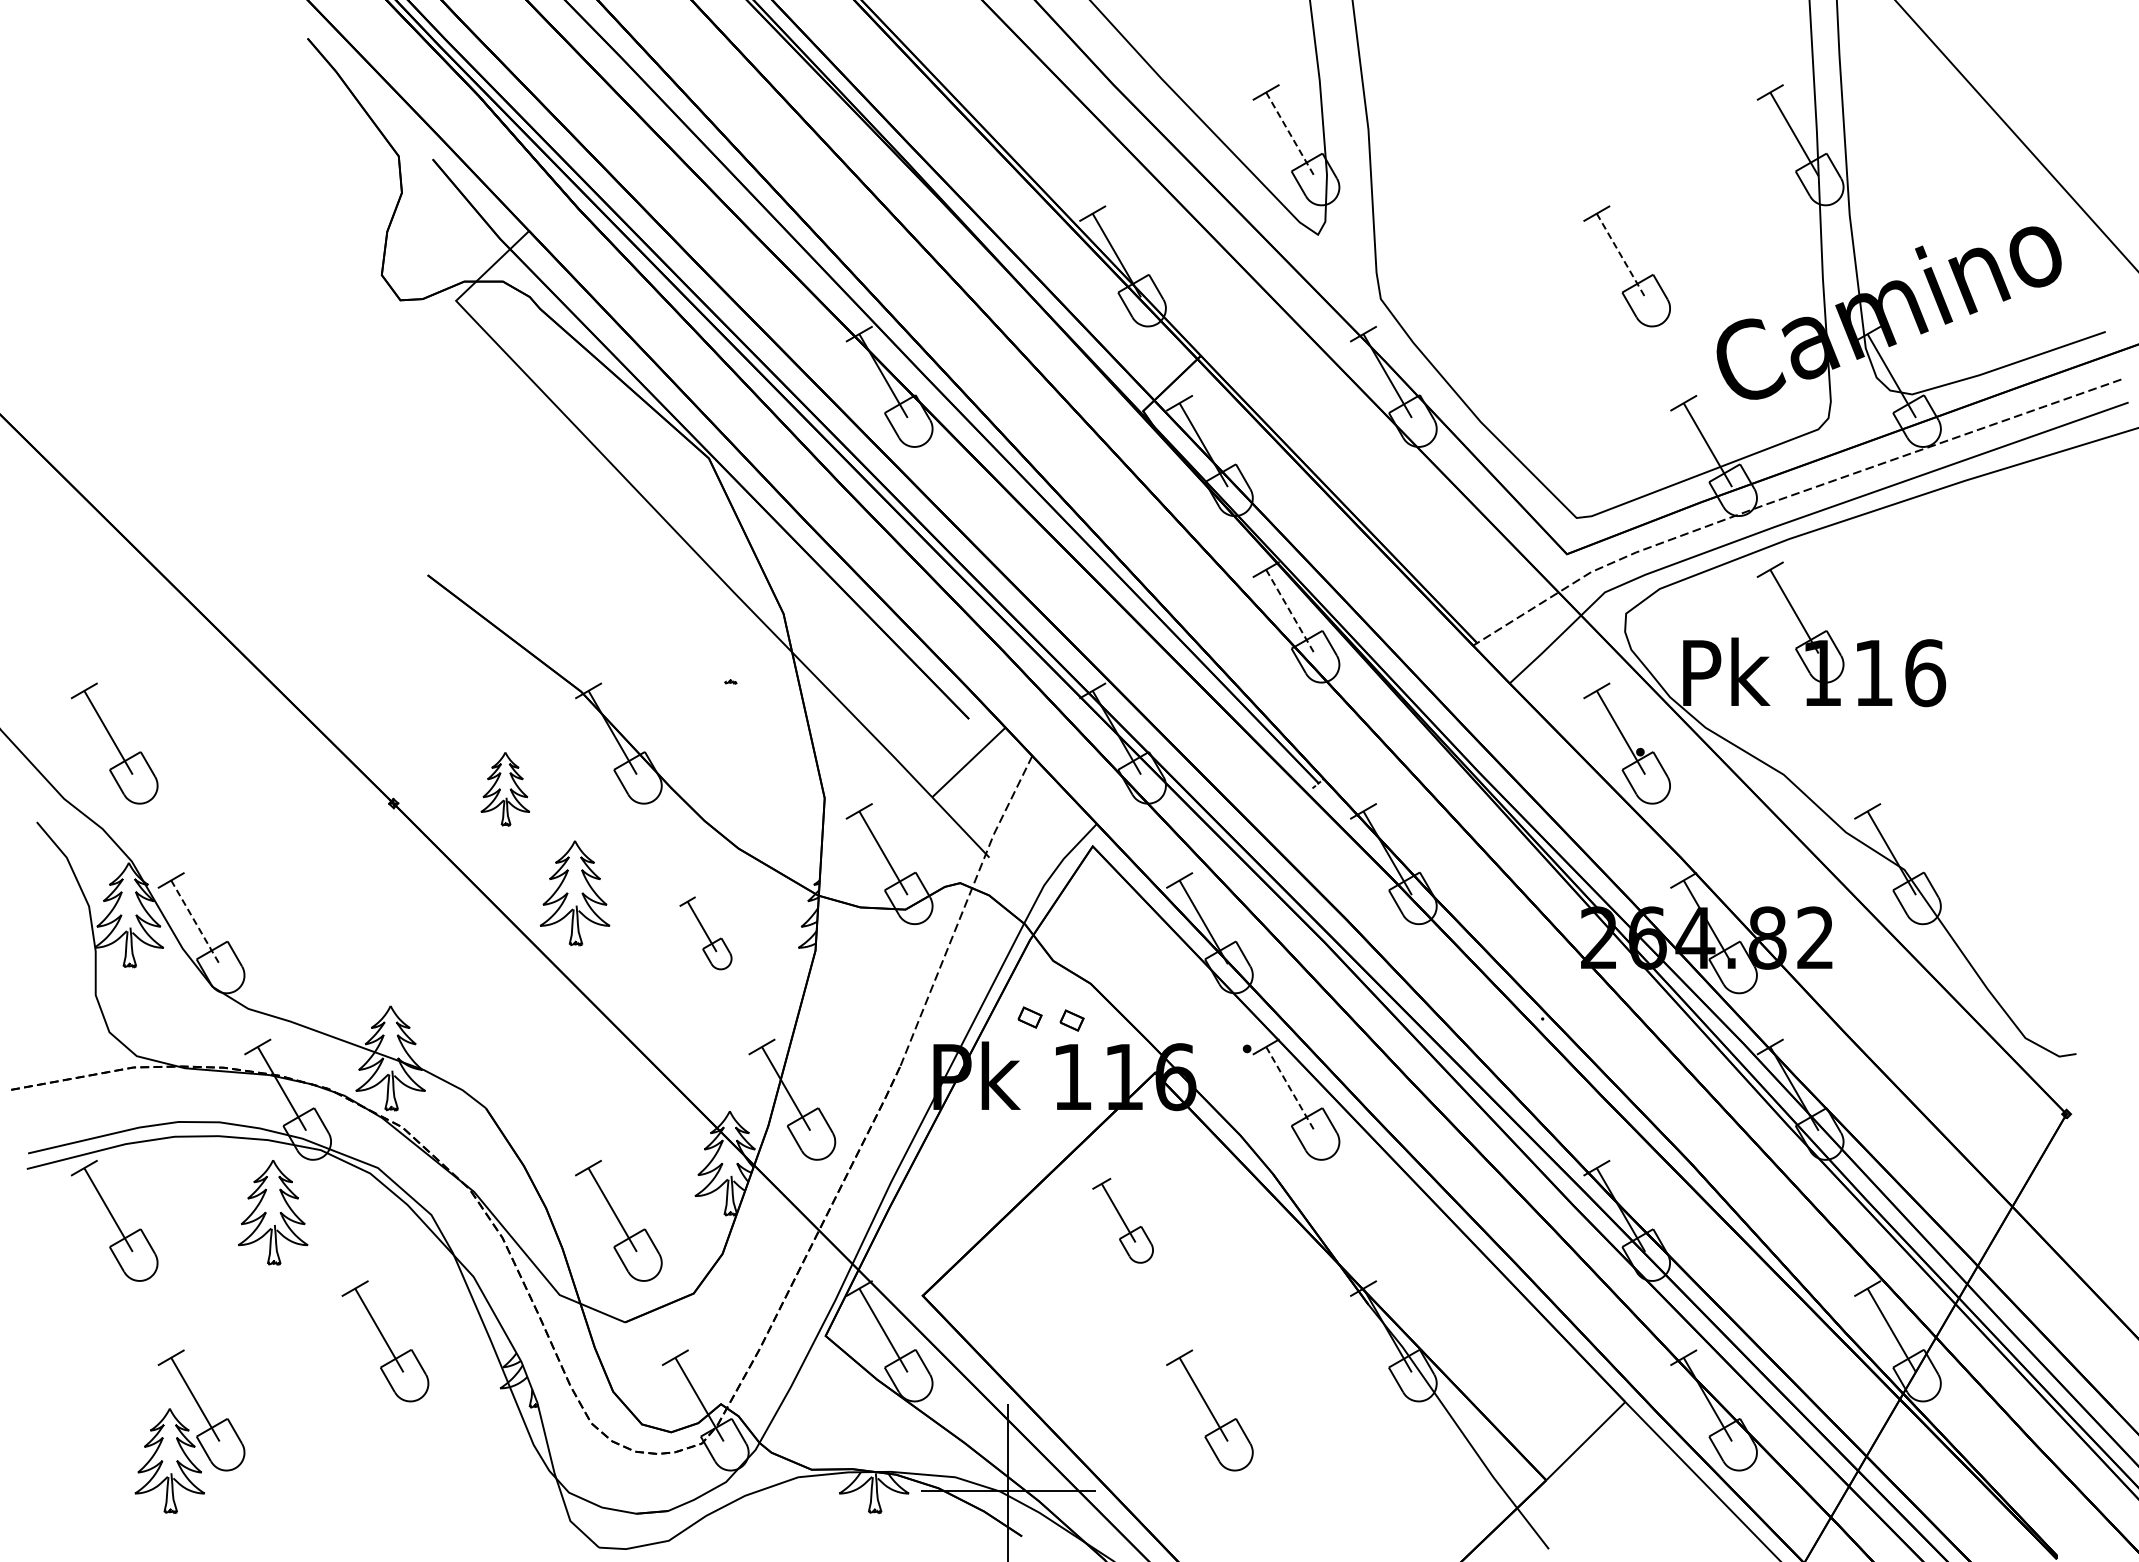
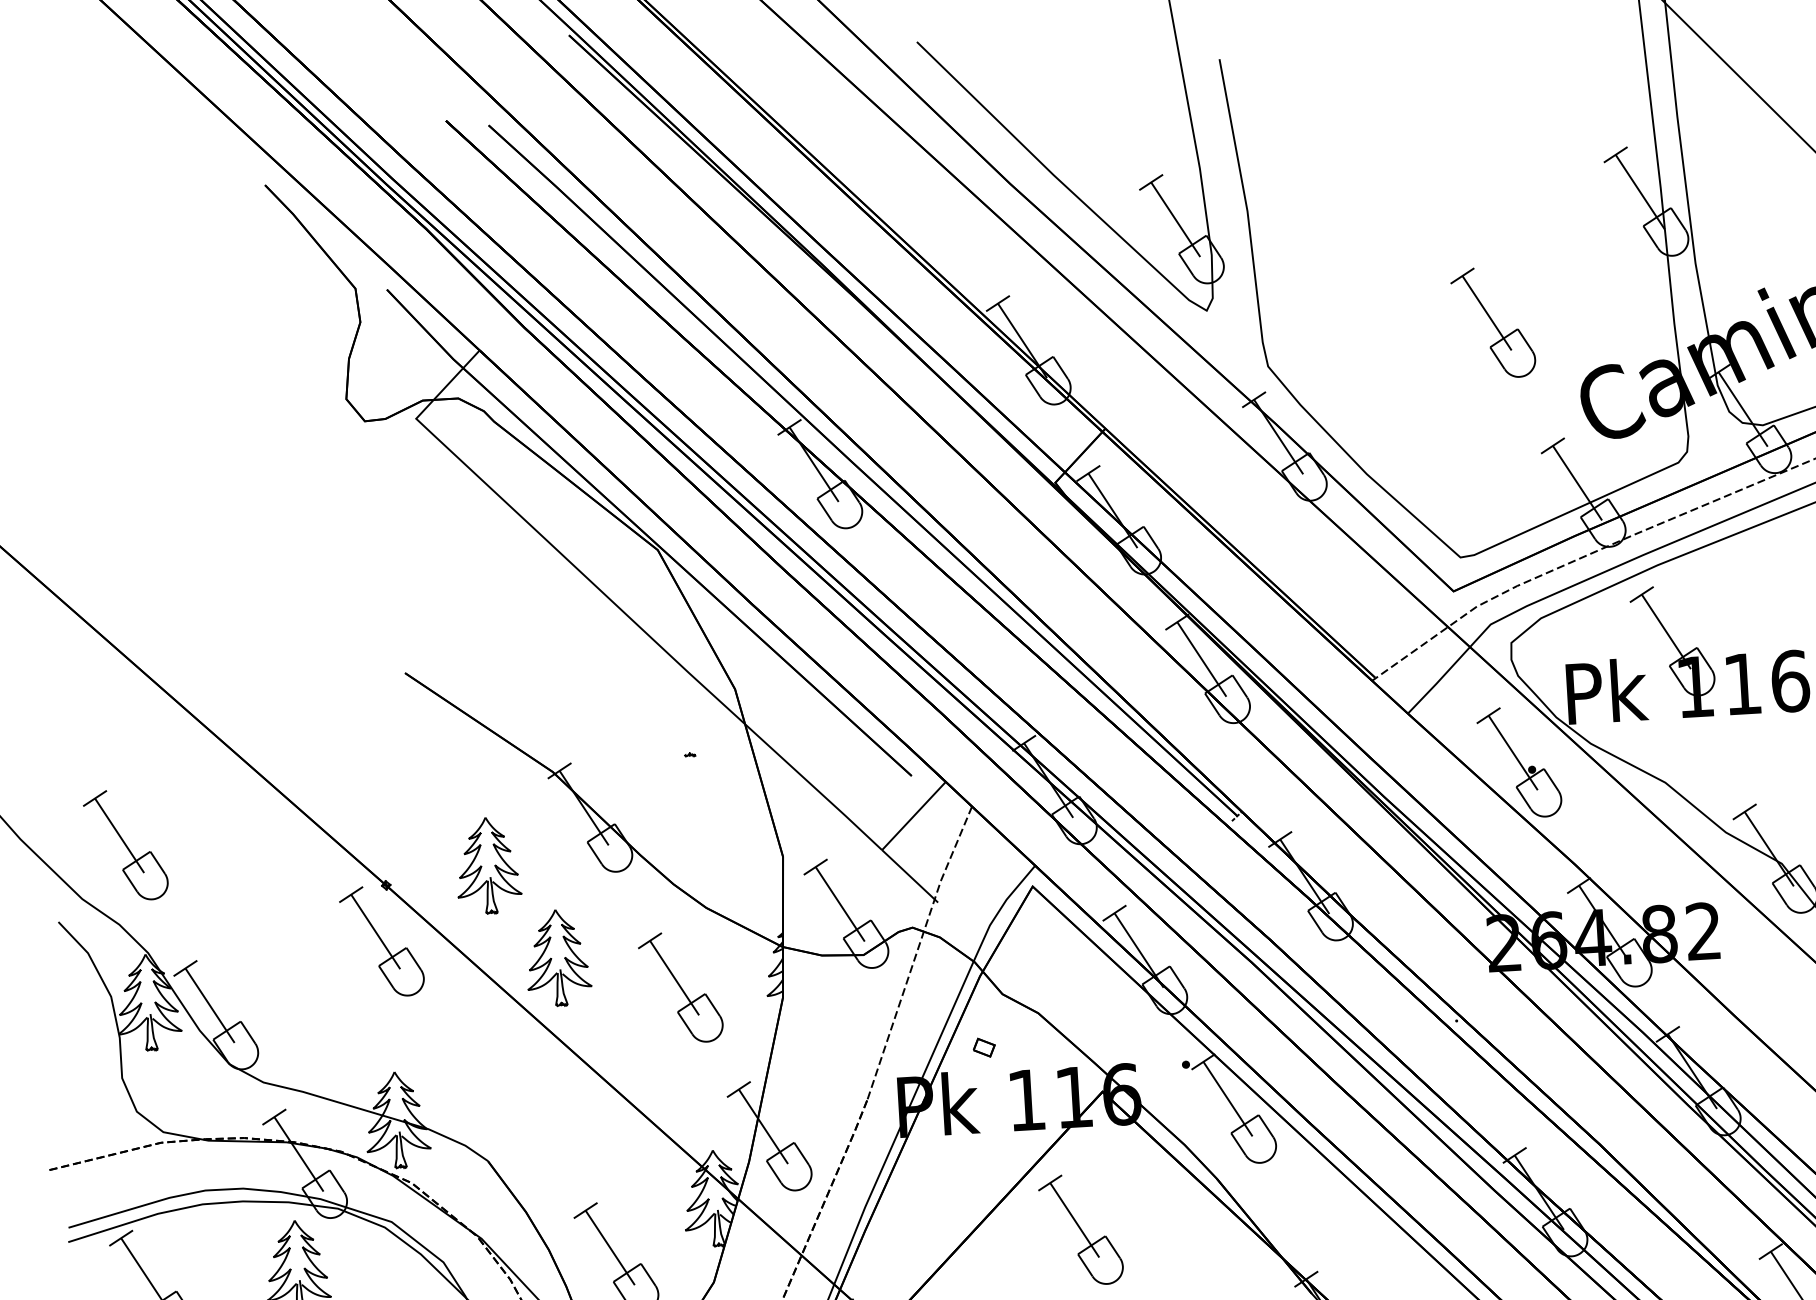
line: (1290, 134) -> (1175, 219), dashed -> solid
line: (1621, 255) -> (1487, 313), dashed -> solid
line: (1290, 612) -> (1202, 660), dashed -> solid
part: (505, 789) -> (488, 866), size x1.43
part: (385, 863) -> (381, 941), added
line: (195, 922) -> (210, 1005), dashed -> solid
part: (705, 933) -> (680, 988), size x1.67
part: (1071, 1020) -> (1022, 1048), removed
line: (1290, 1089) -> (1228, 1099), dashed -> solid
part: (1122, 1220) -> (1080, 1229), size x1.43

